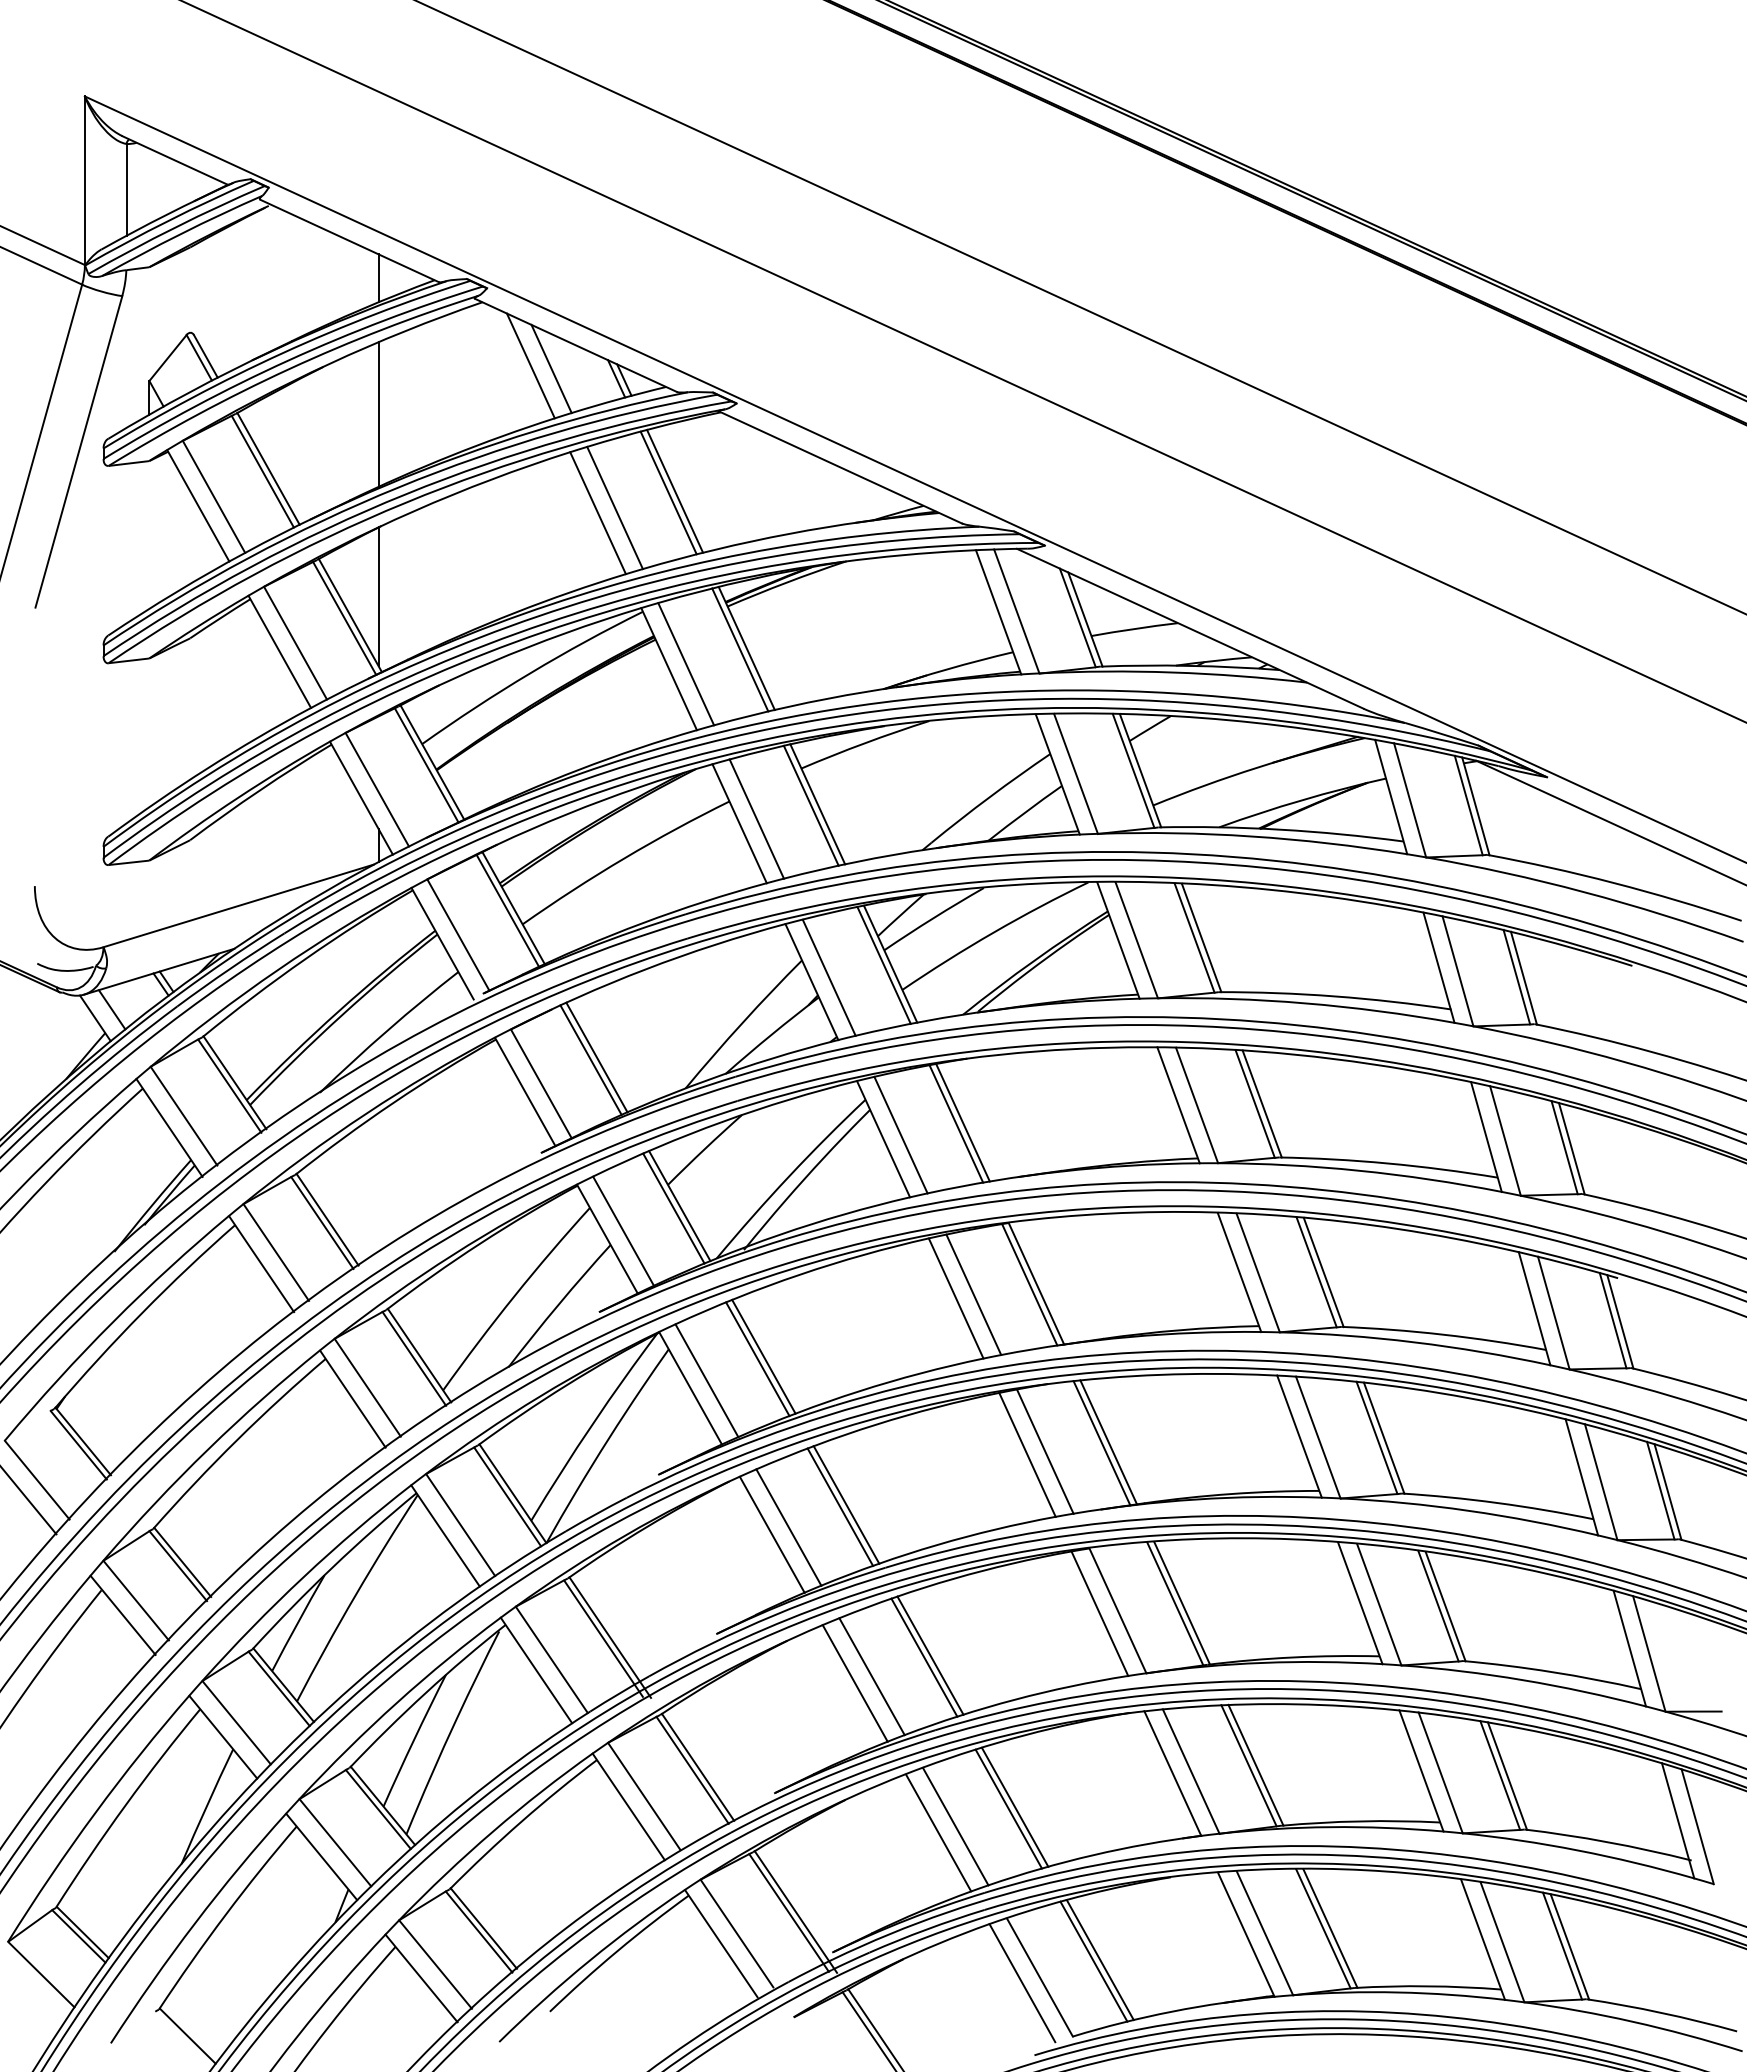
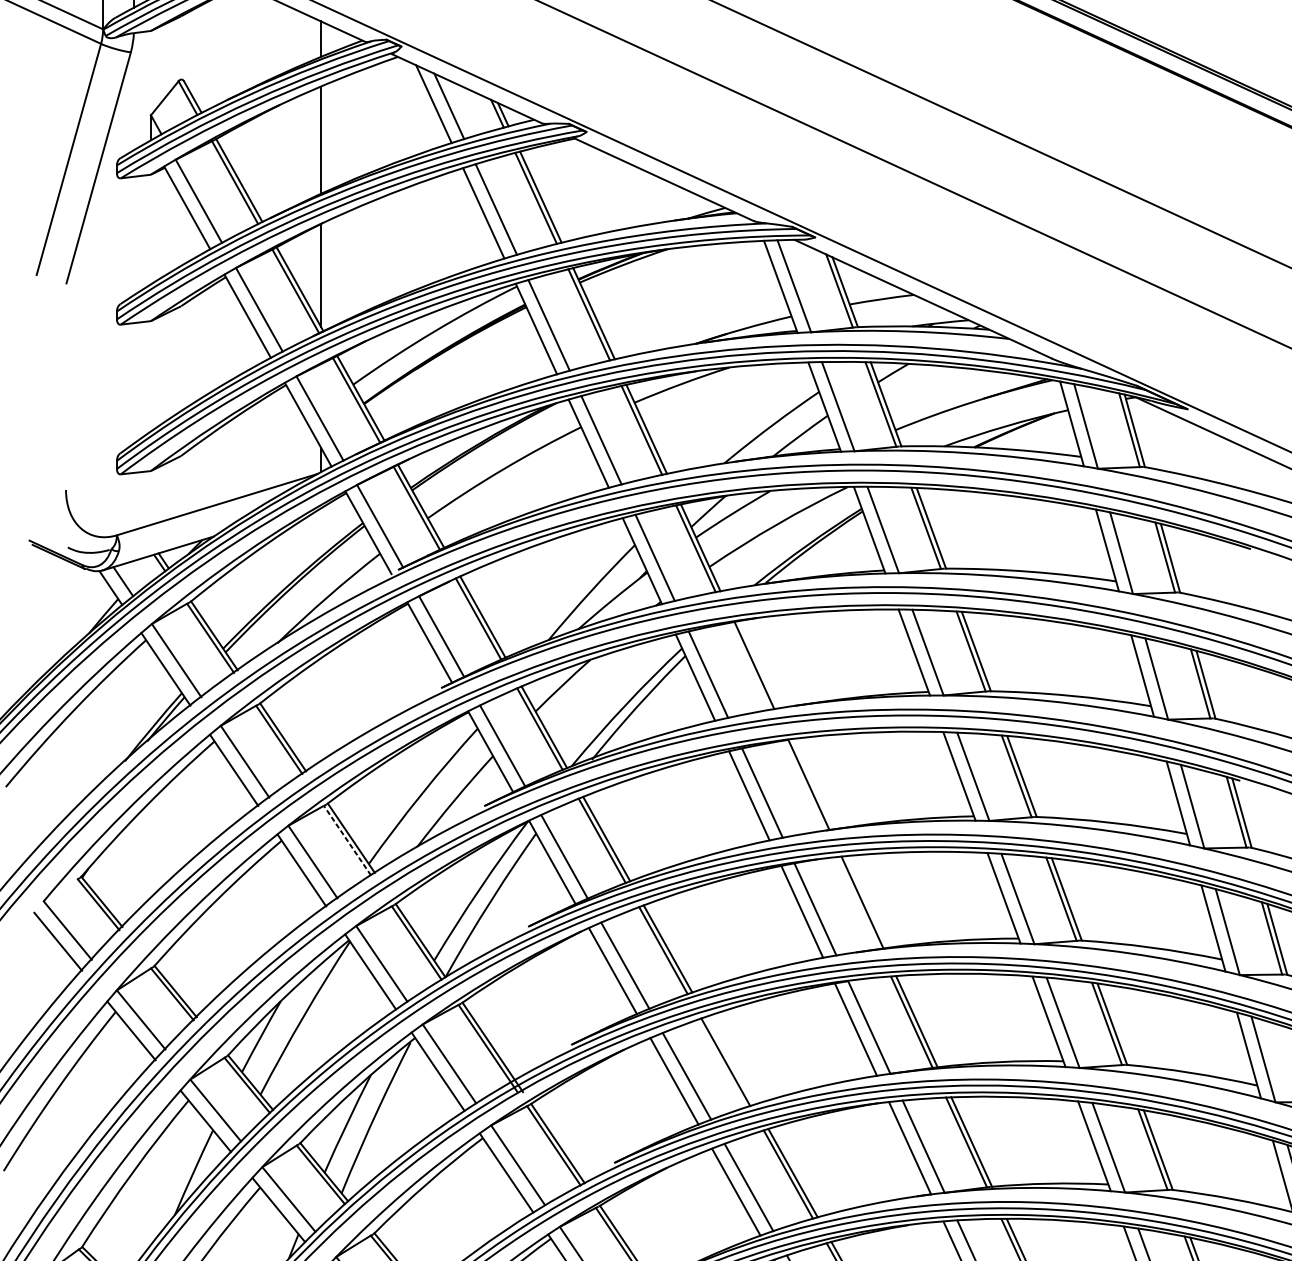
line: (956, 1123) -> (749, 666), removed
line: (1029, 1284) -> (803, 785), removed
line: (414, 1358) -> (347, 840), solid -> dashed
line: (1101, 1443) -> (857, 903), removed
line: (930, 1655) -> (730, 1060), removed

